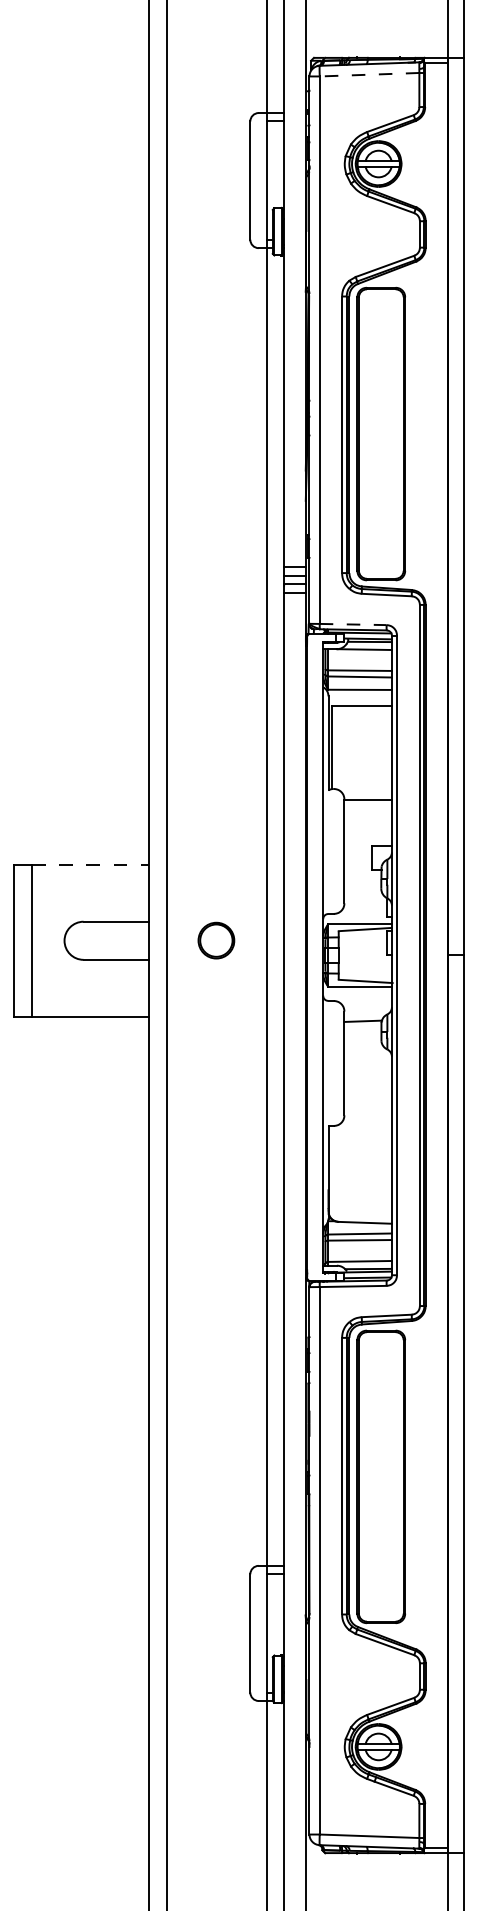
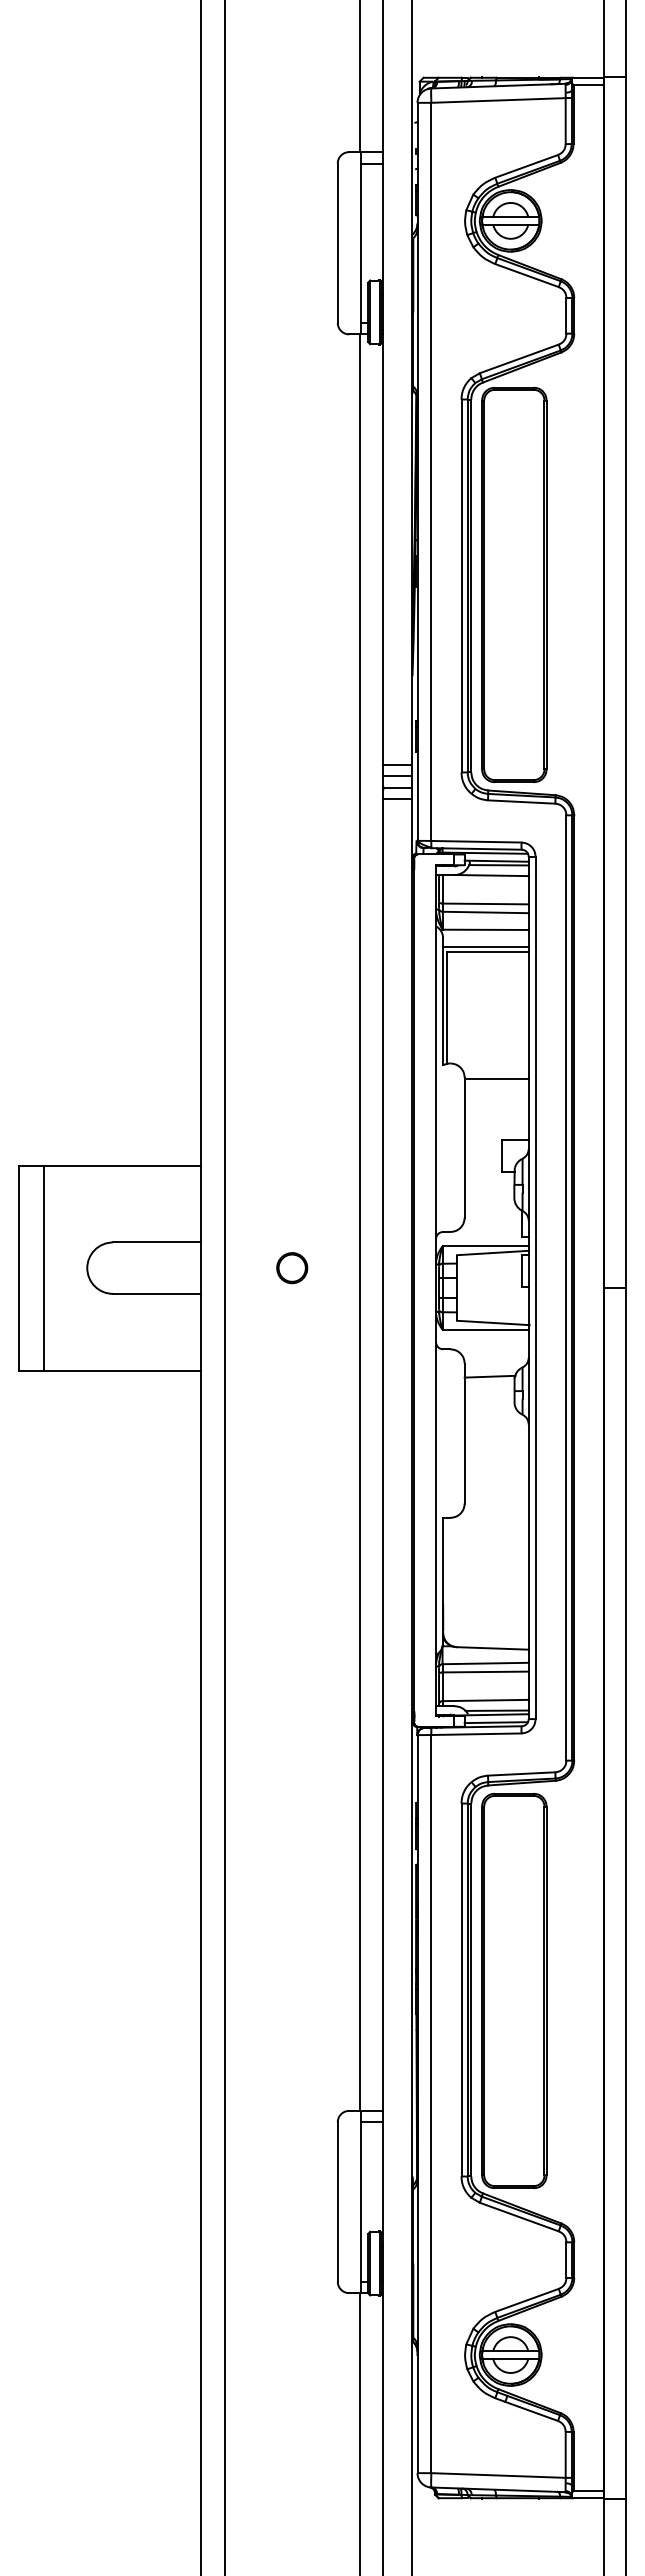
line: (369, 74) -> (498, 100), dashed -> solid
line: (353, 624) -> (476, 841), dashed -> solid
line: (359, 702) -> (485, 947), added
line: (90, 864) -> (122, 1165), dashed -> solid
part: (216, 941) -> (292, 1268), size x0.62

